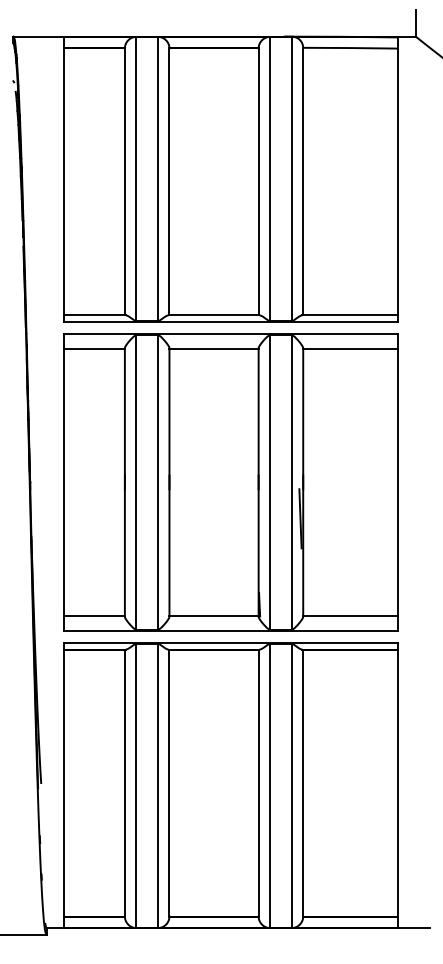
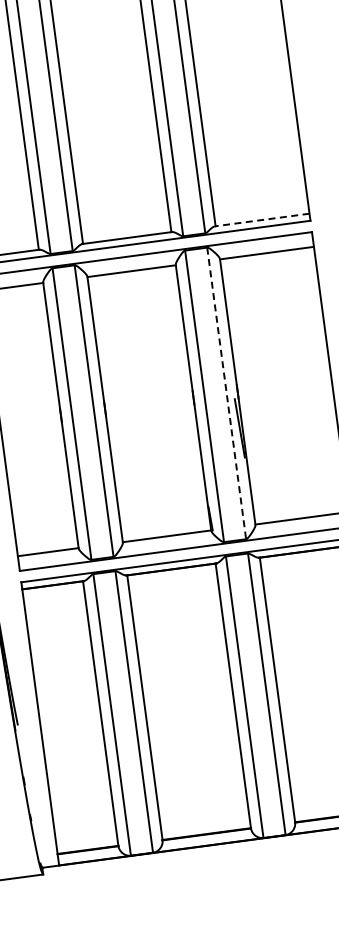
line: (350, 315) -> (262, 220), solid -> dashed
line: (292, 482) -> (227, 393), solid -> dashed

